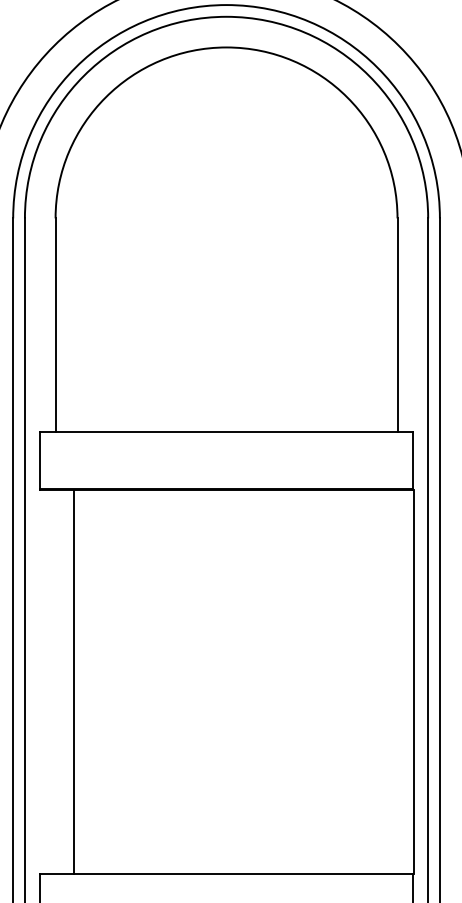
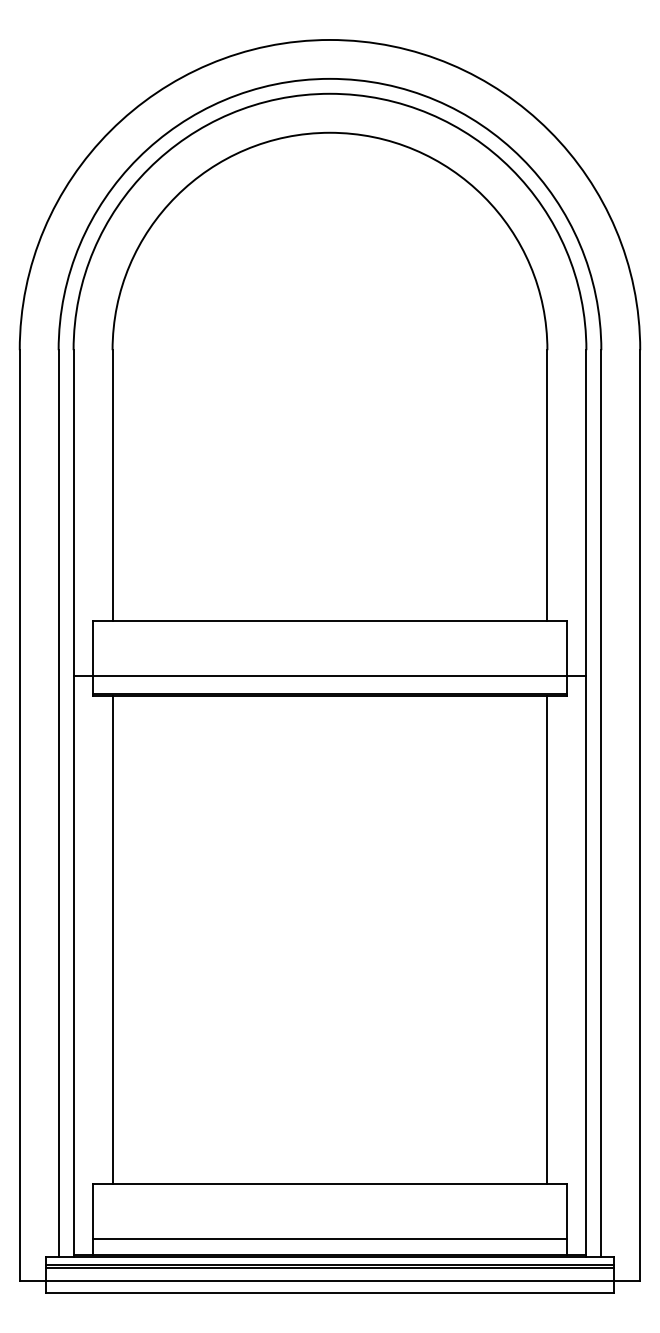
line: (226, 474) -> (329, 676), added
line: (73, 681) -> (112, 939), moved
line: (414, 681) -> (547, 939), moved

